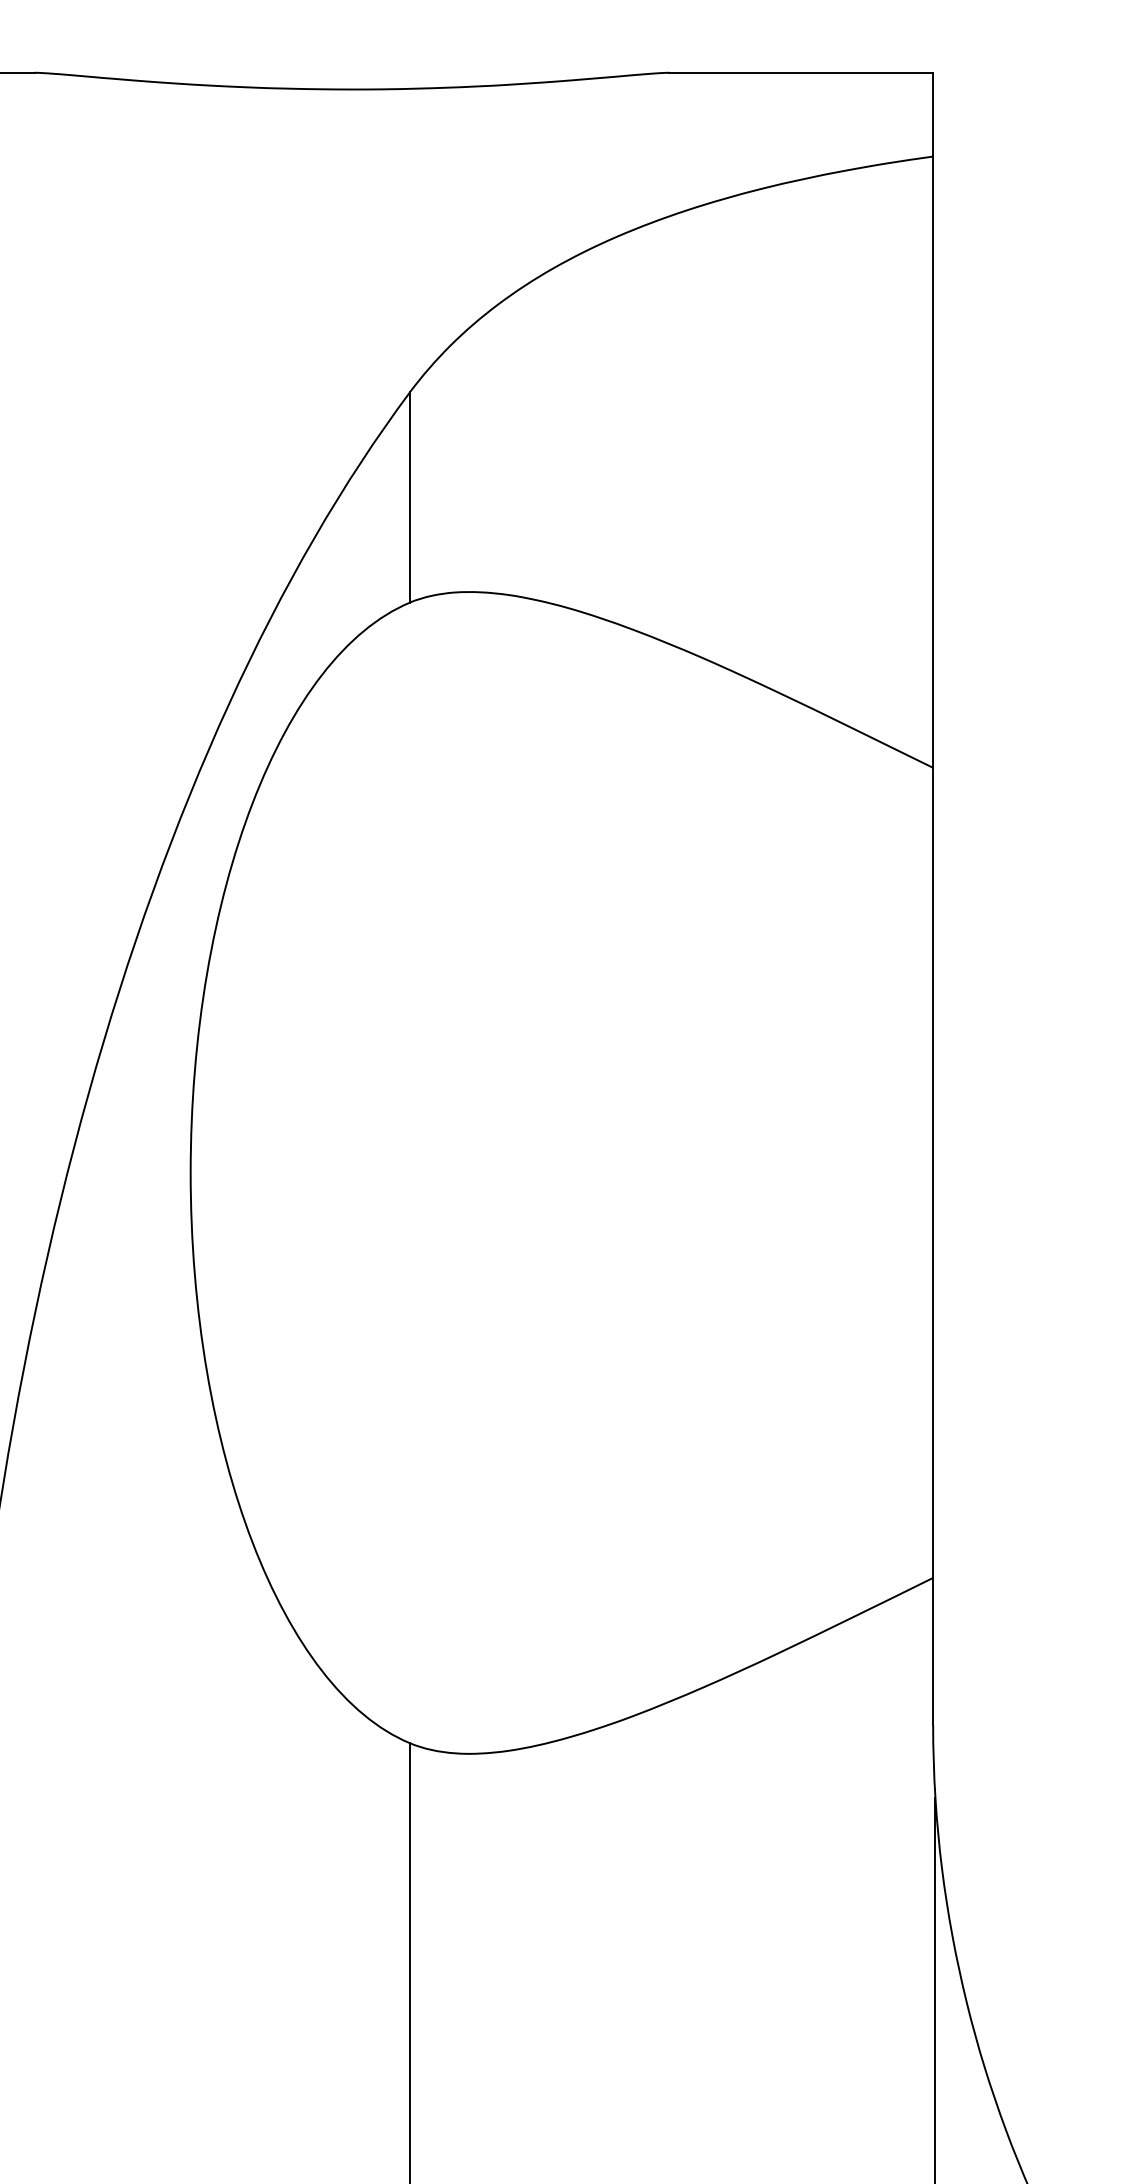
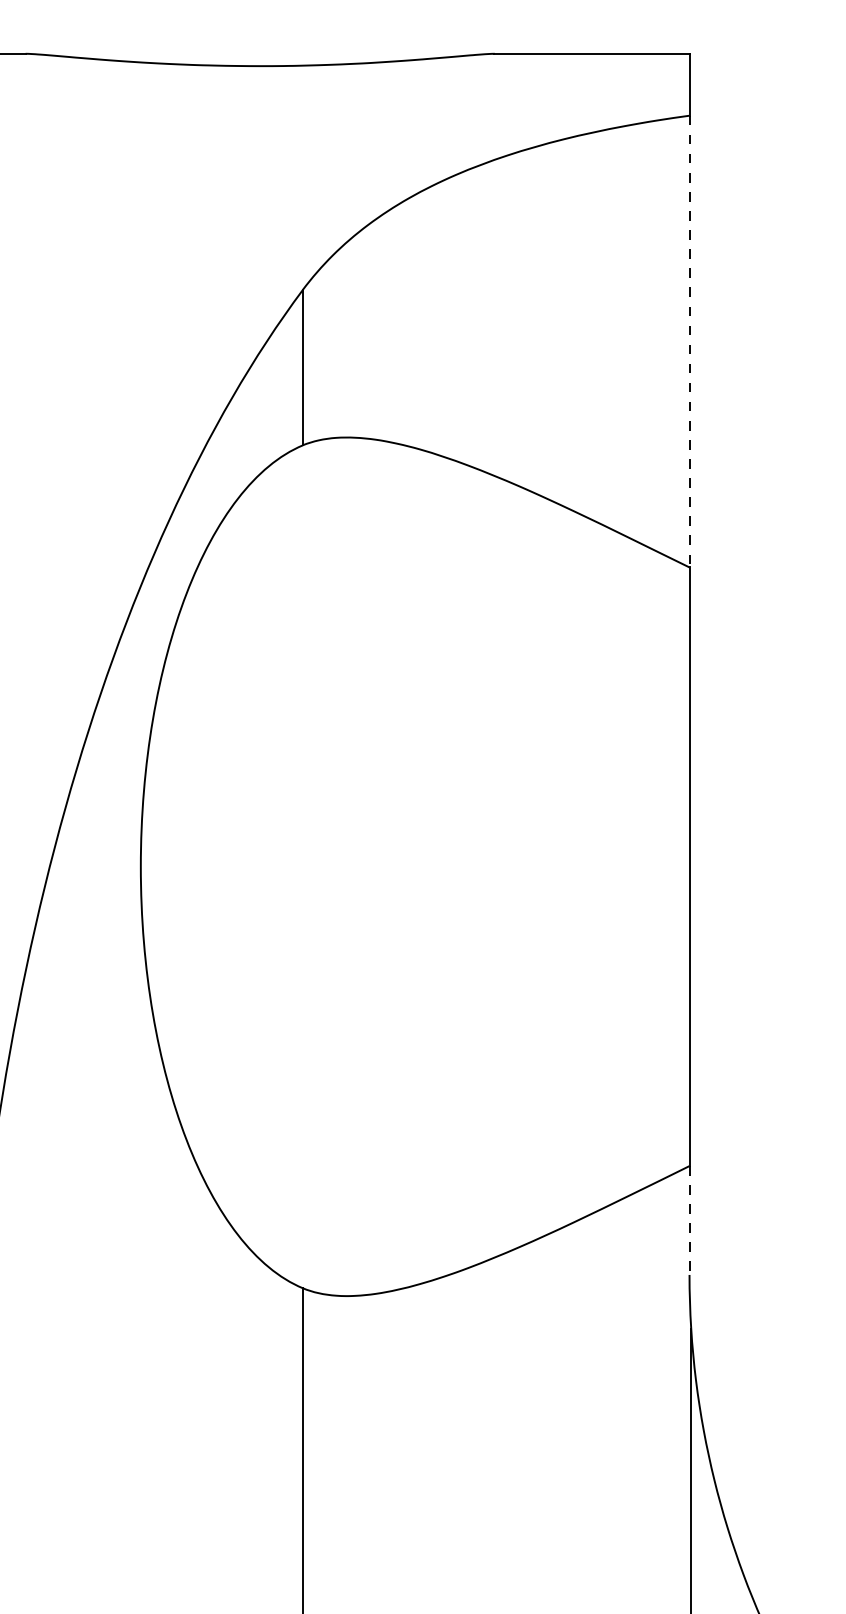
line: (933, 462) -> (689, 341), solid -> dashed
line: (933, 1651) -> (689, 1220), solid -> dashed

